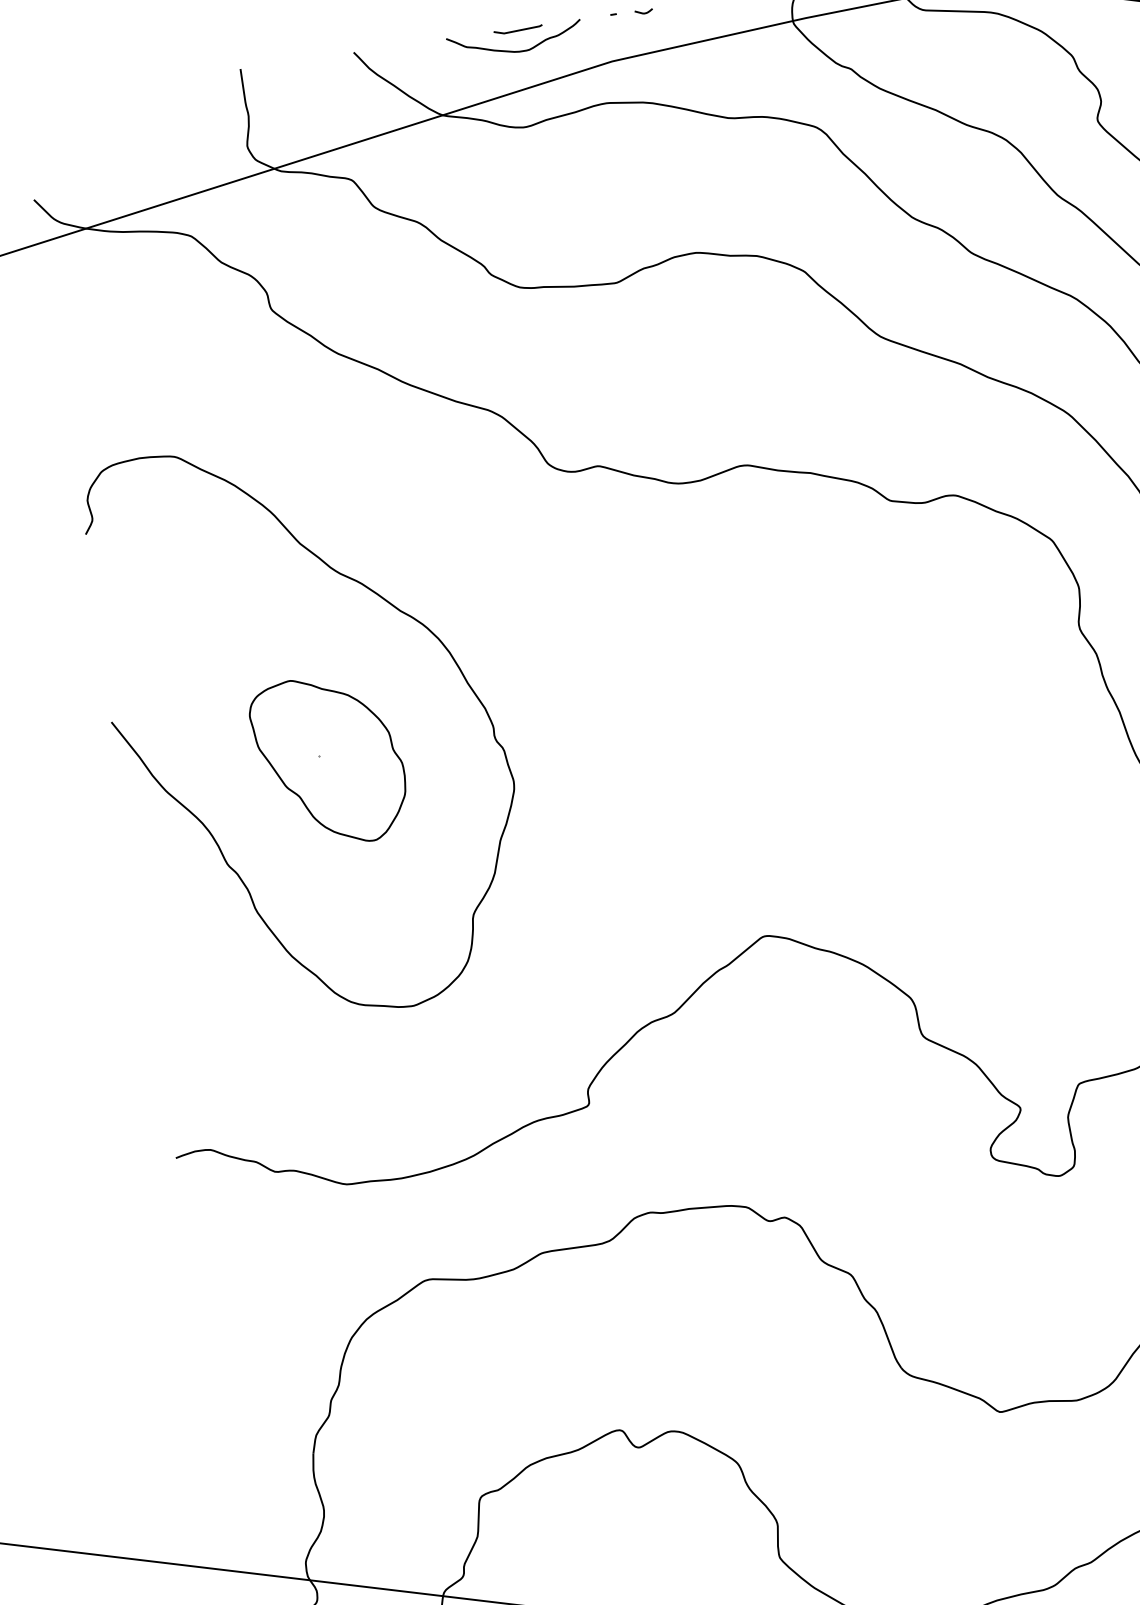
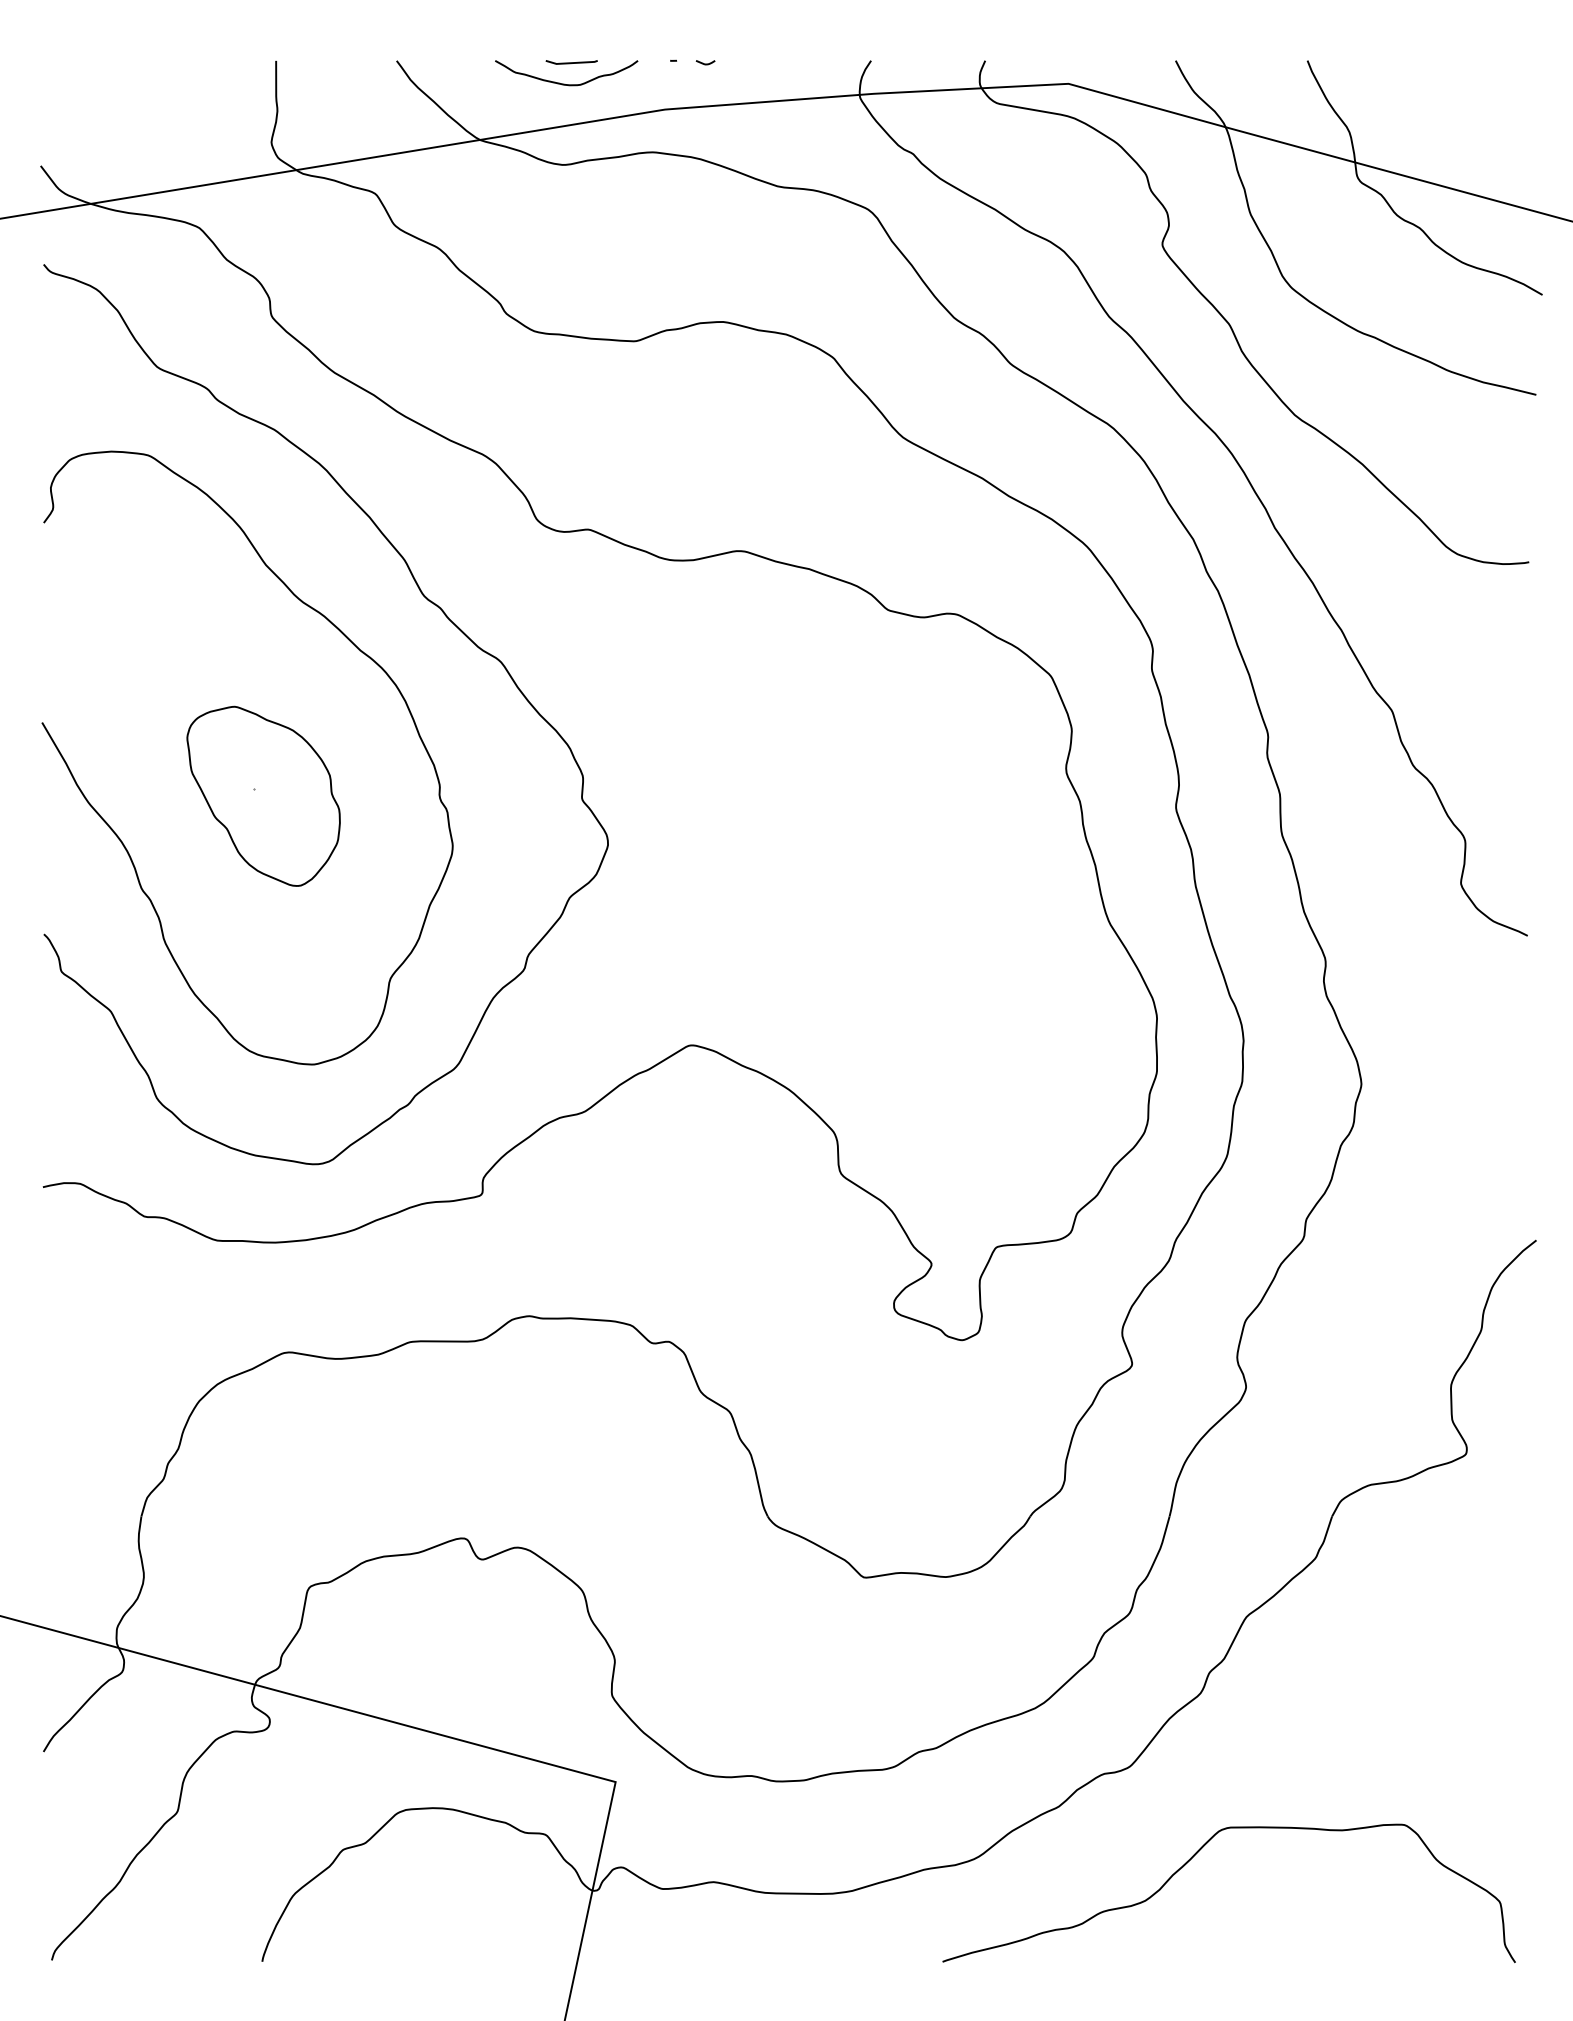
curve: (457, 555) -> (428, 601), added

